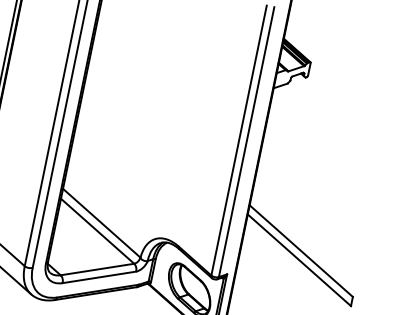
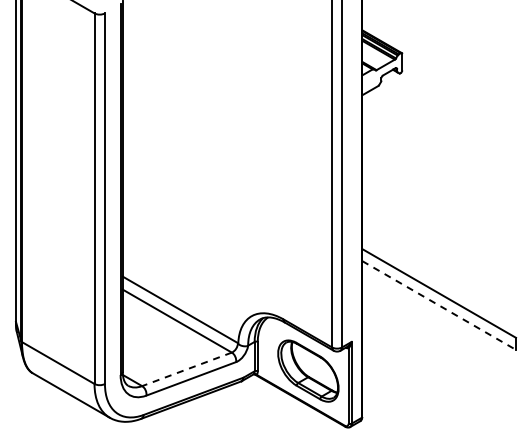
line: (299, 260) -> (439, 305), solid -> dashed
line: (97, 269) -> (187, 369), solid -> dashed

